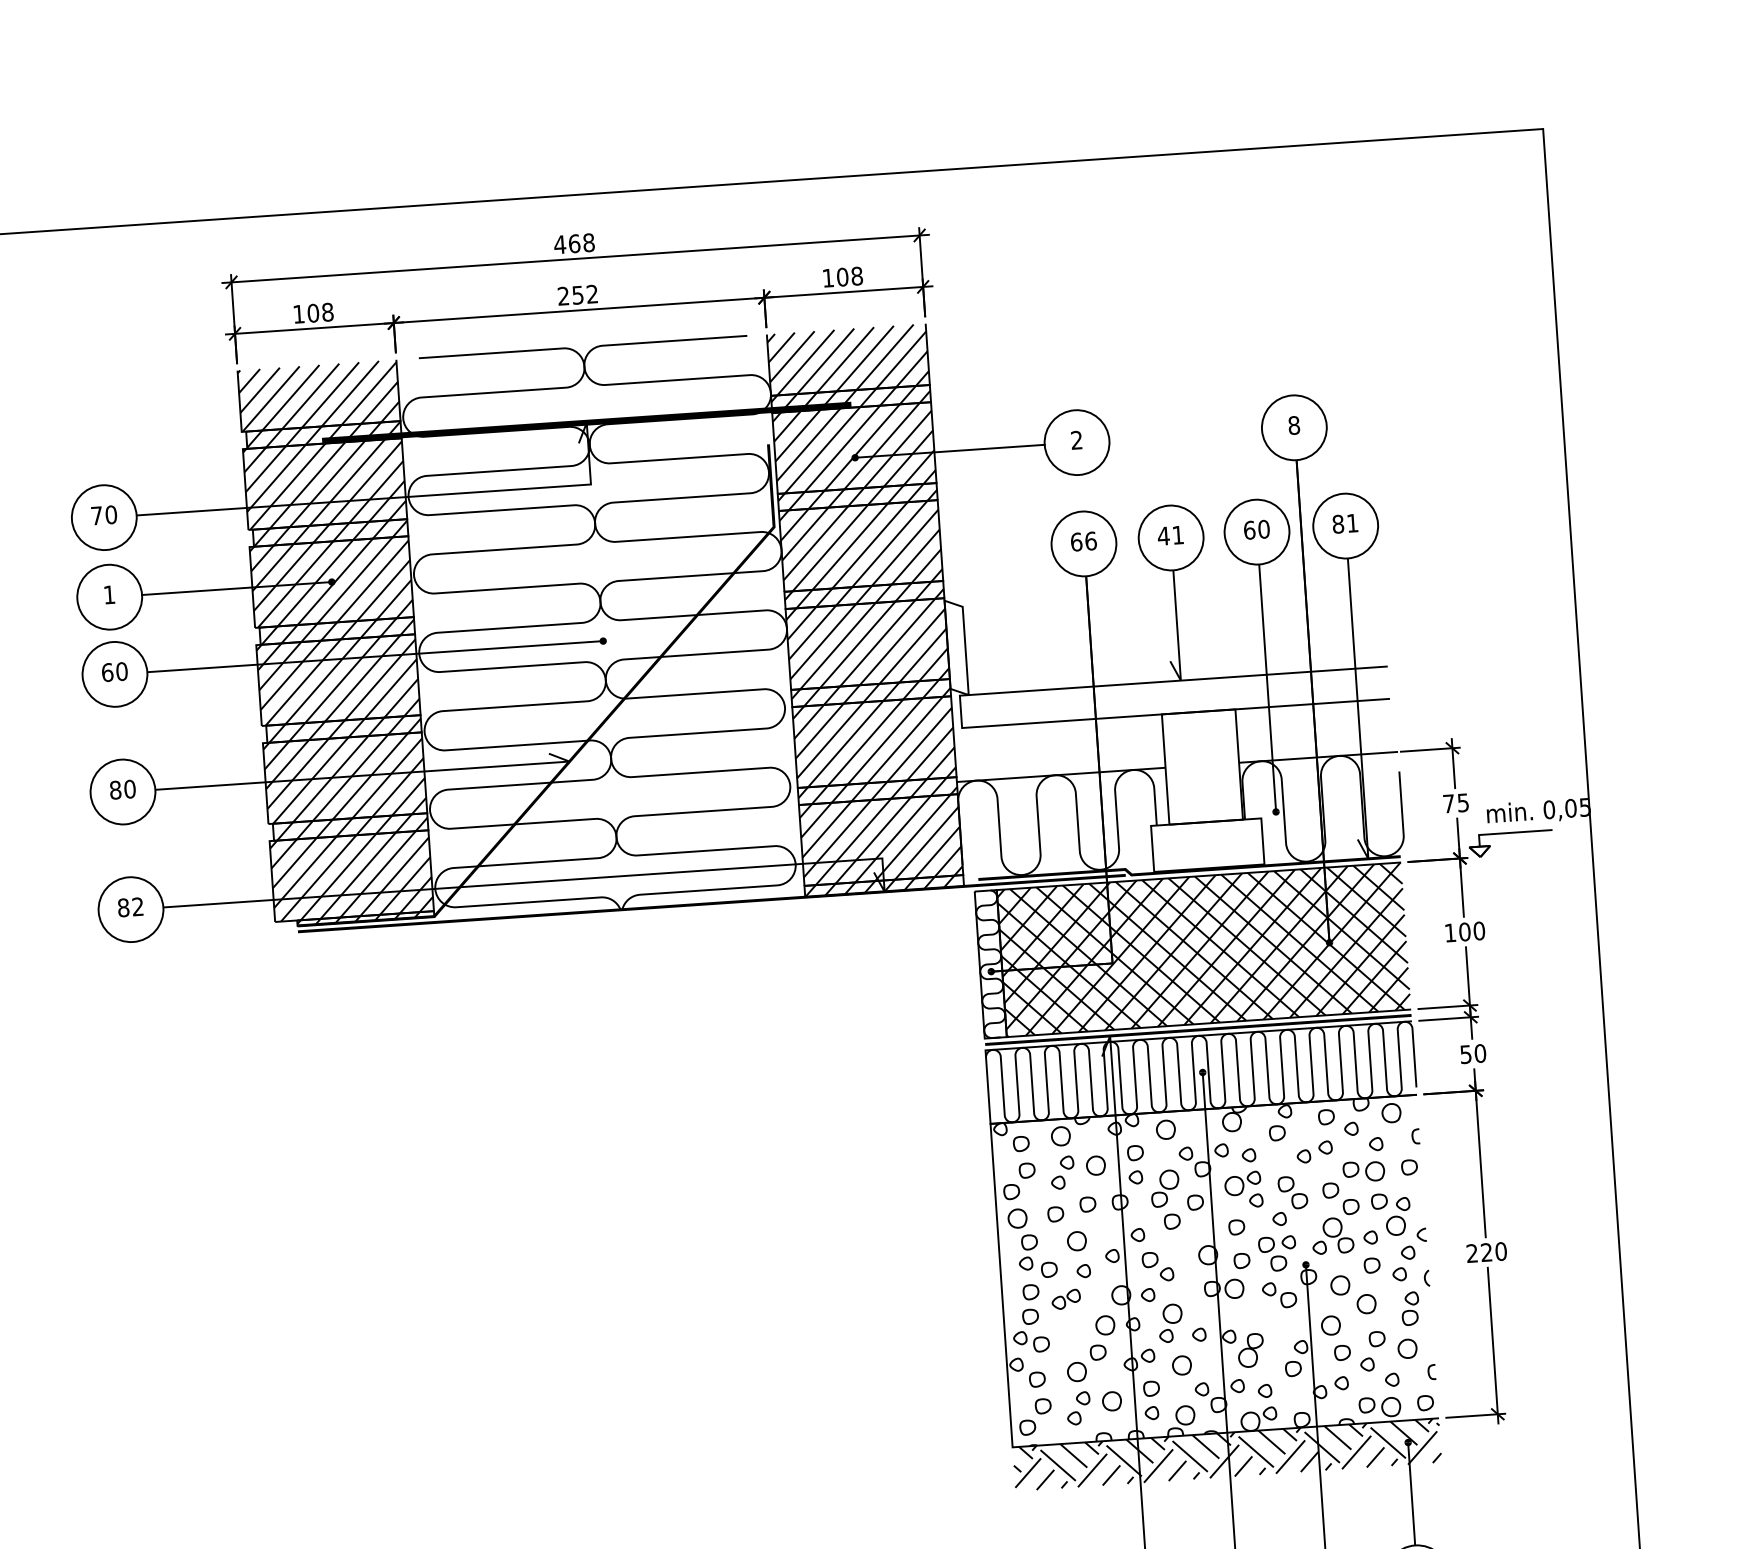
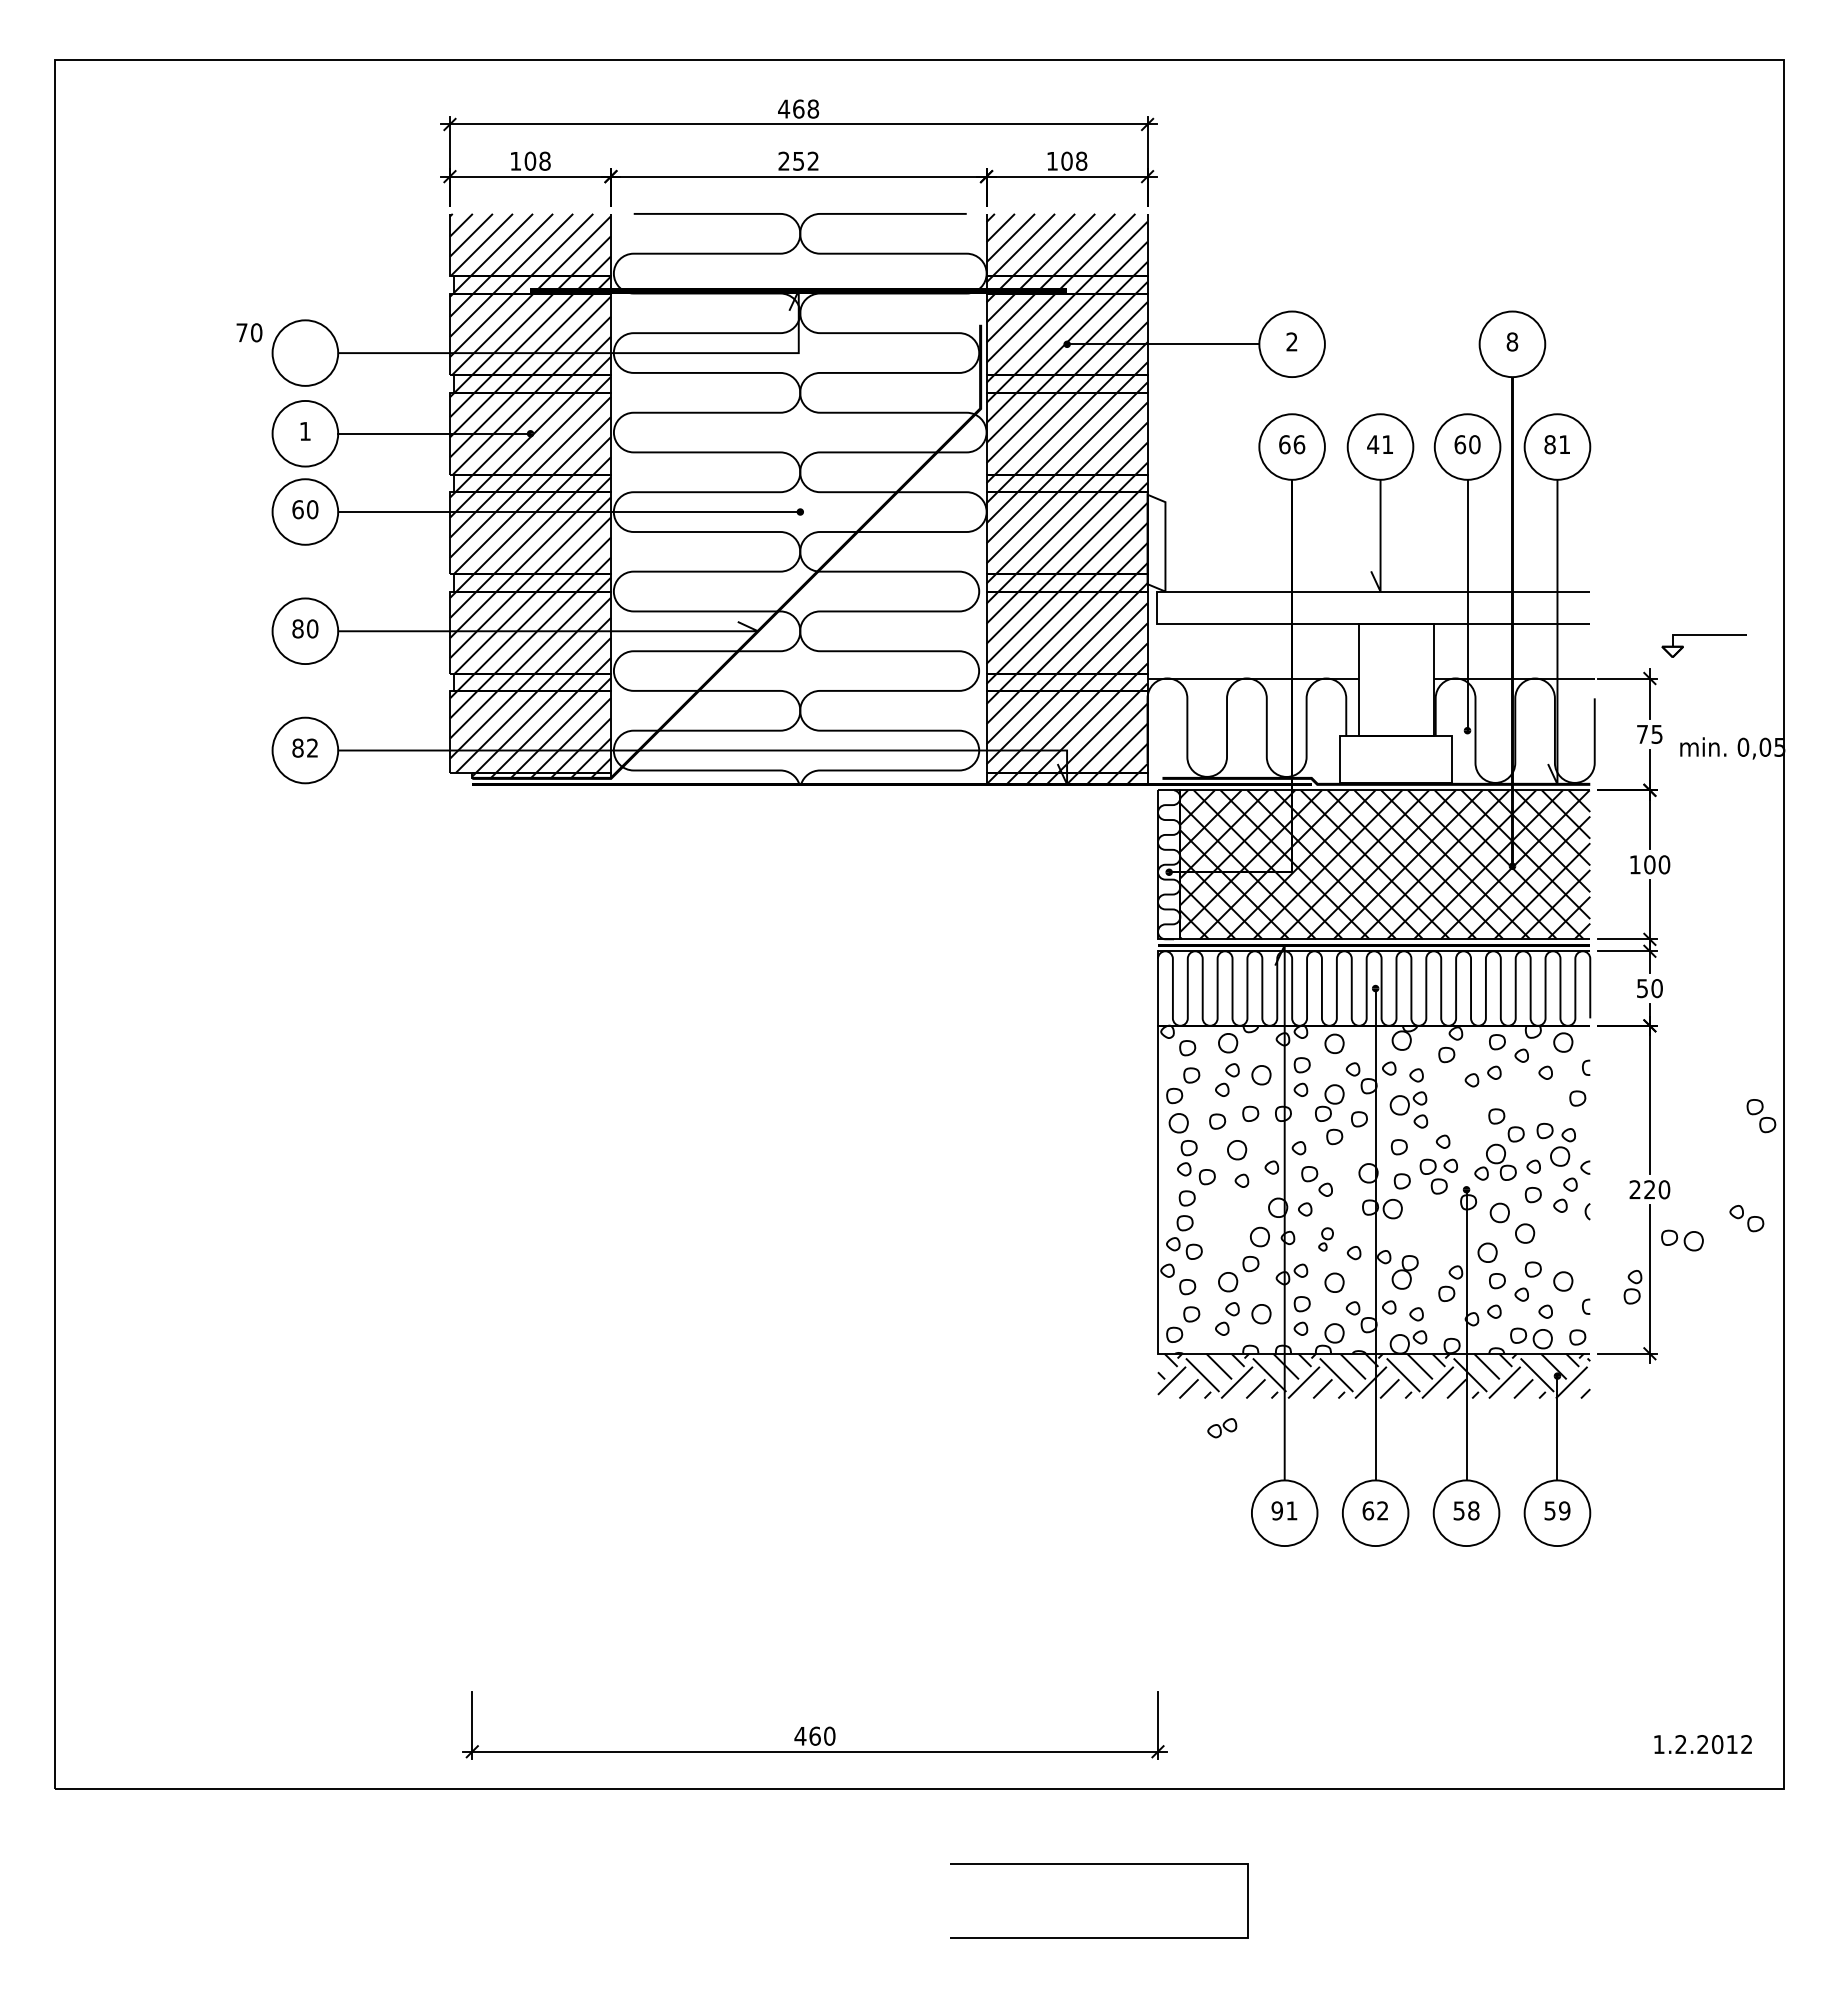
text: (104, 515) -> (249, 332), moved
part: (1509, 833) -> (1703, 635), moved
part: (1363, 1171) -> (1682, 1240), moved
part: (1293, 1193) -> (1761, 1116), moved
part: (1279, 1295) -> (1746, 1218), moved
part: (1066, 1299) -> (1222, 1428), moved
part: (1409, 1309) -> (1632, 1287), moved
part: (1170, 1323) -> (1325, 1239), size x0.6

